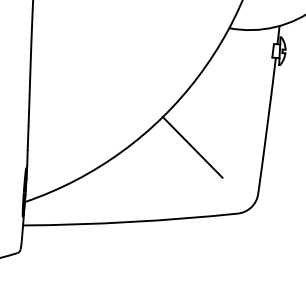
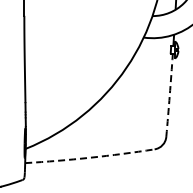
arc: (266, 125) -> (169, 95), solid -> dashed
line: (193, 146) -> (125, 110), removed
arc: (131, 221) -> (90, 157), solid -> dashed

